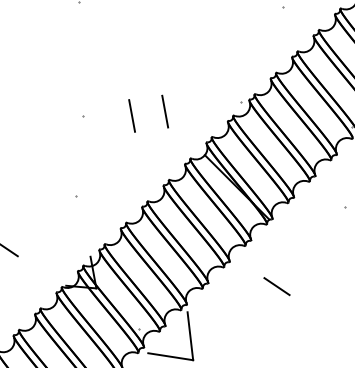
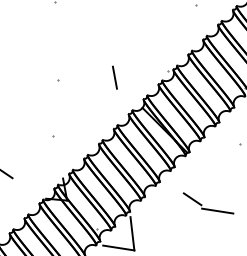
line: (131, 115) -> (91, 80), removed
line: (312, 302) -> (217, 210), added

